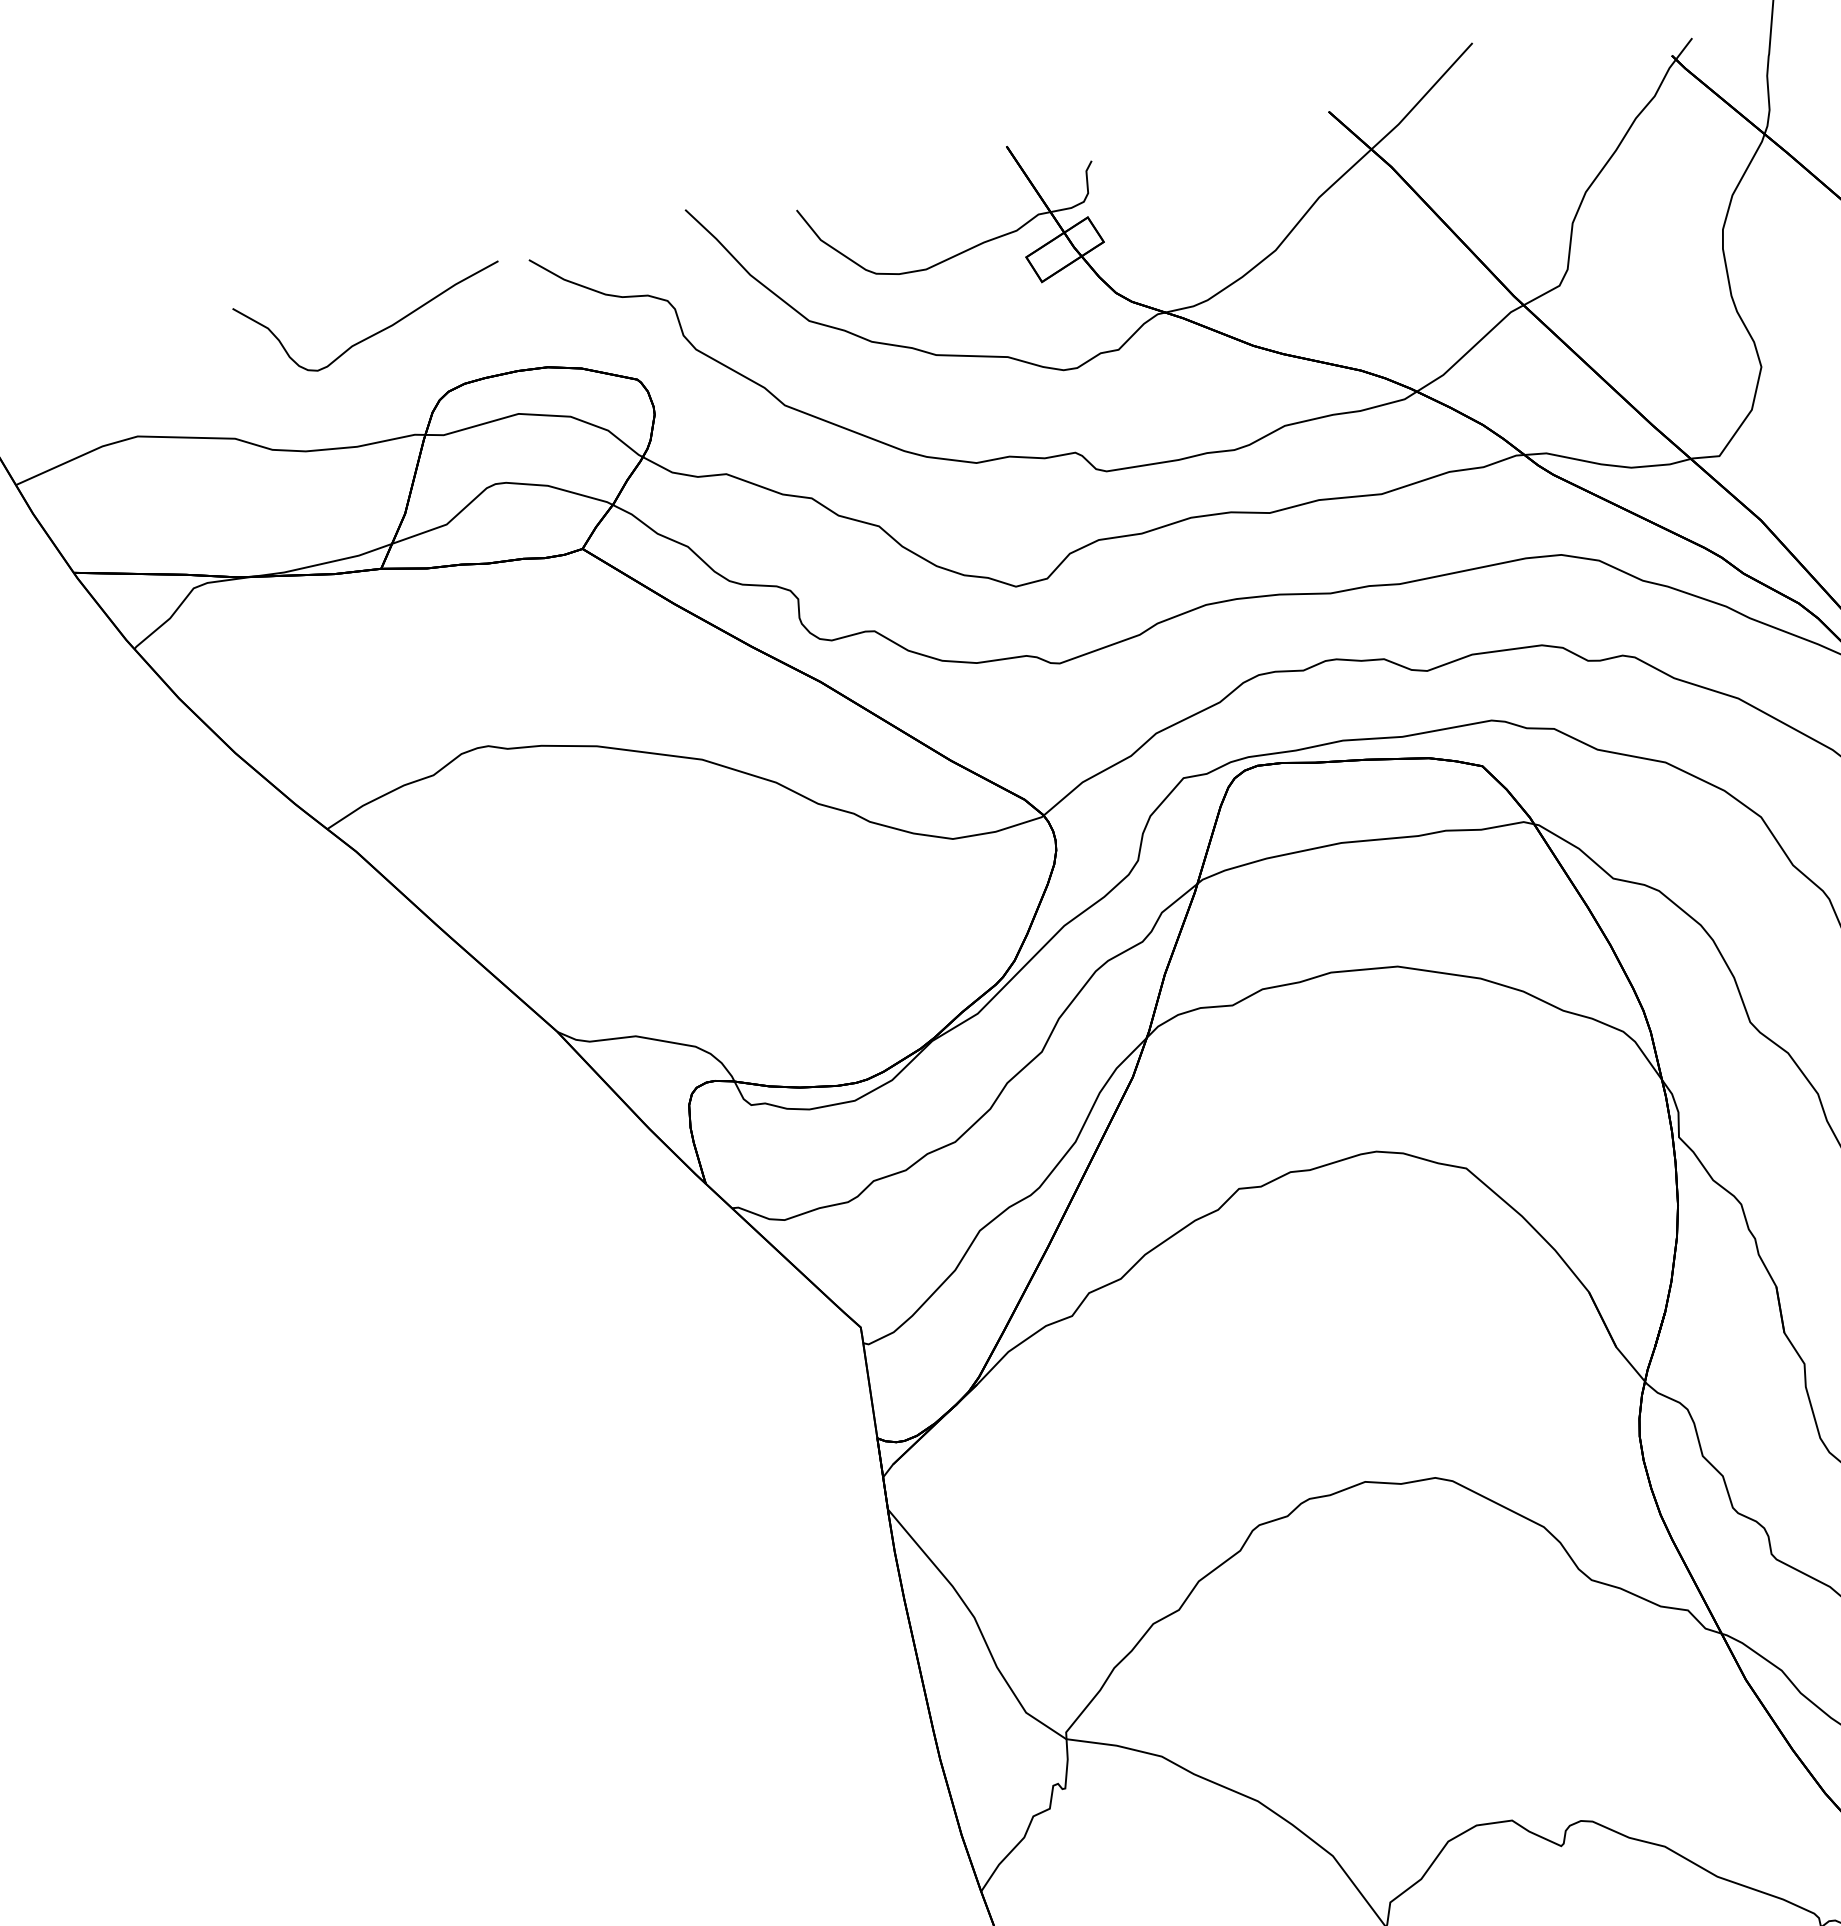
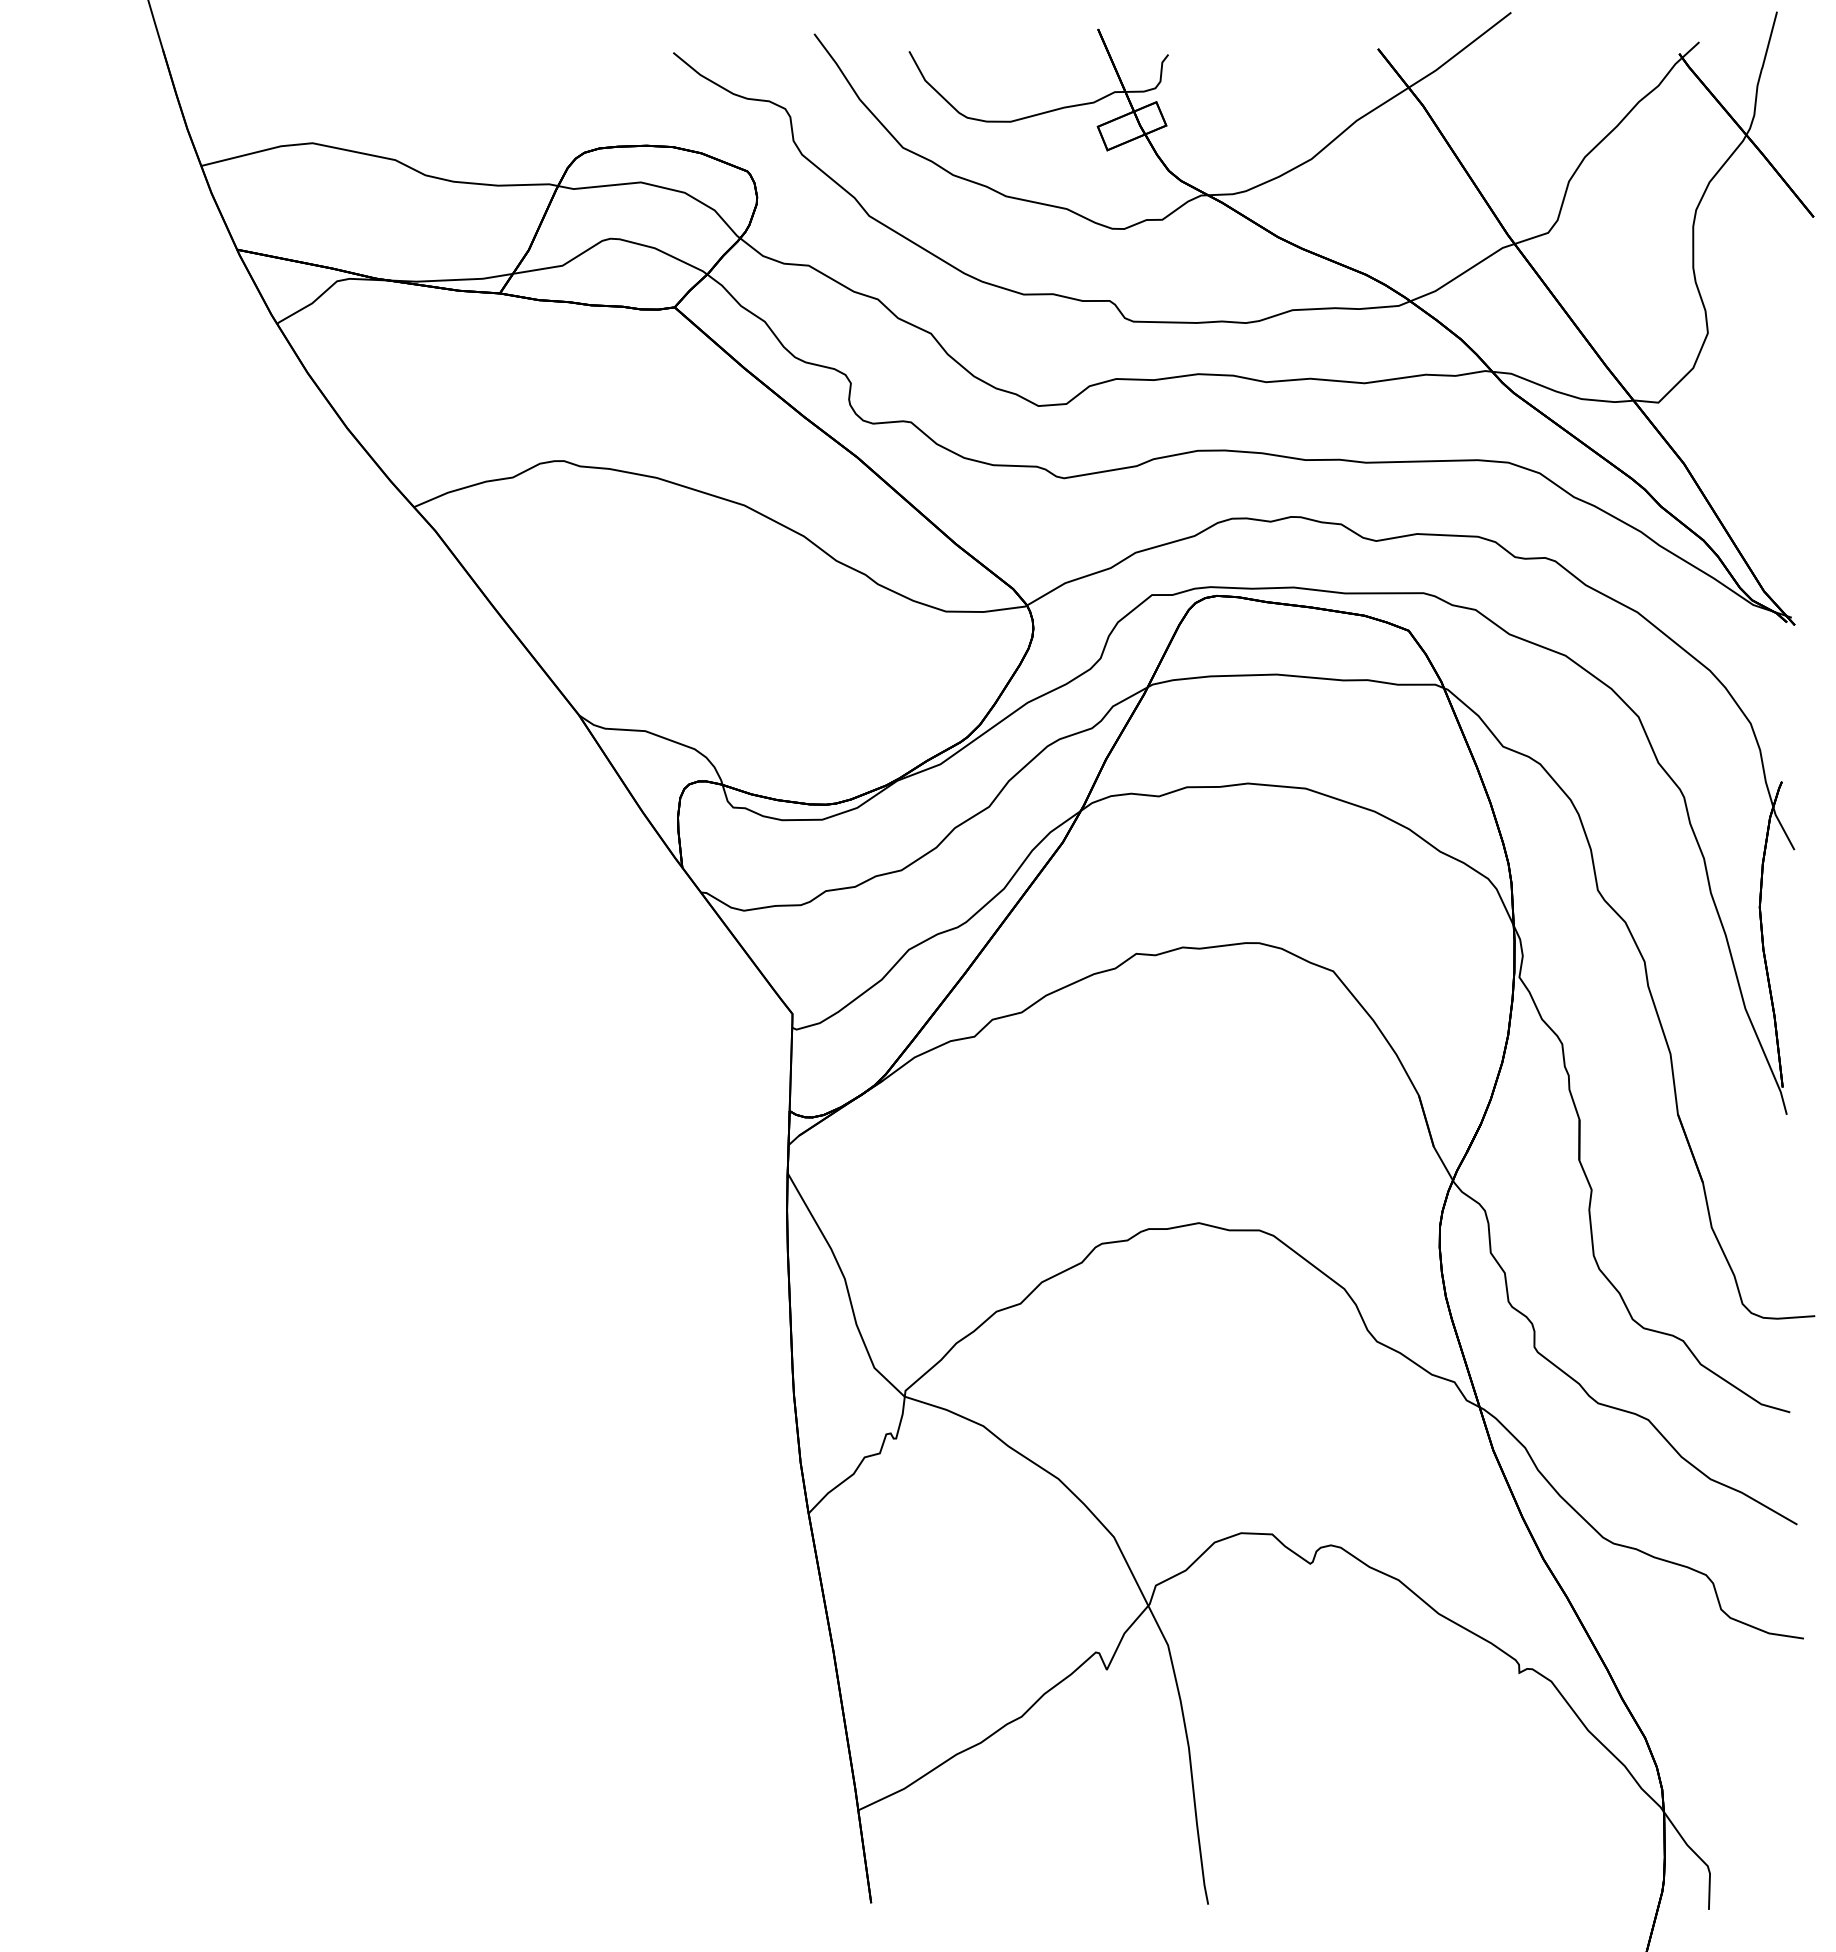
curve: (377, 331) -> (533, 90), removed

